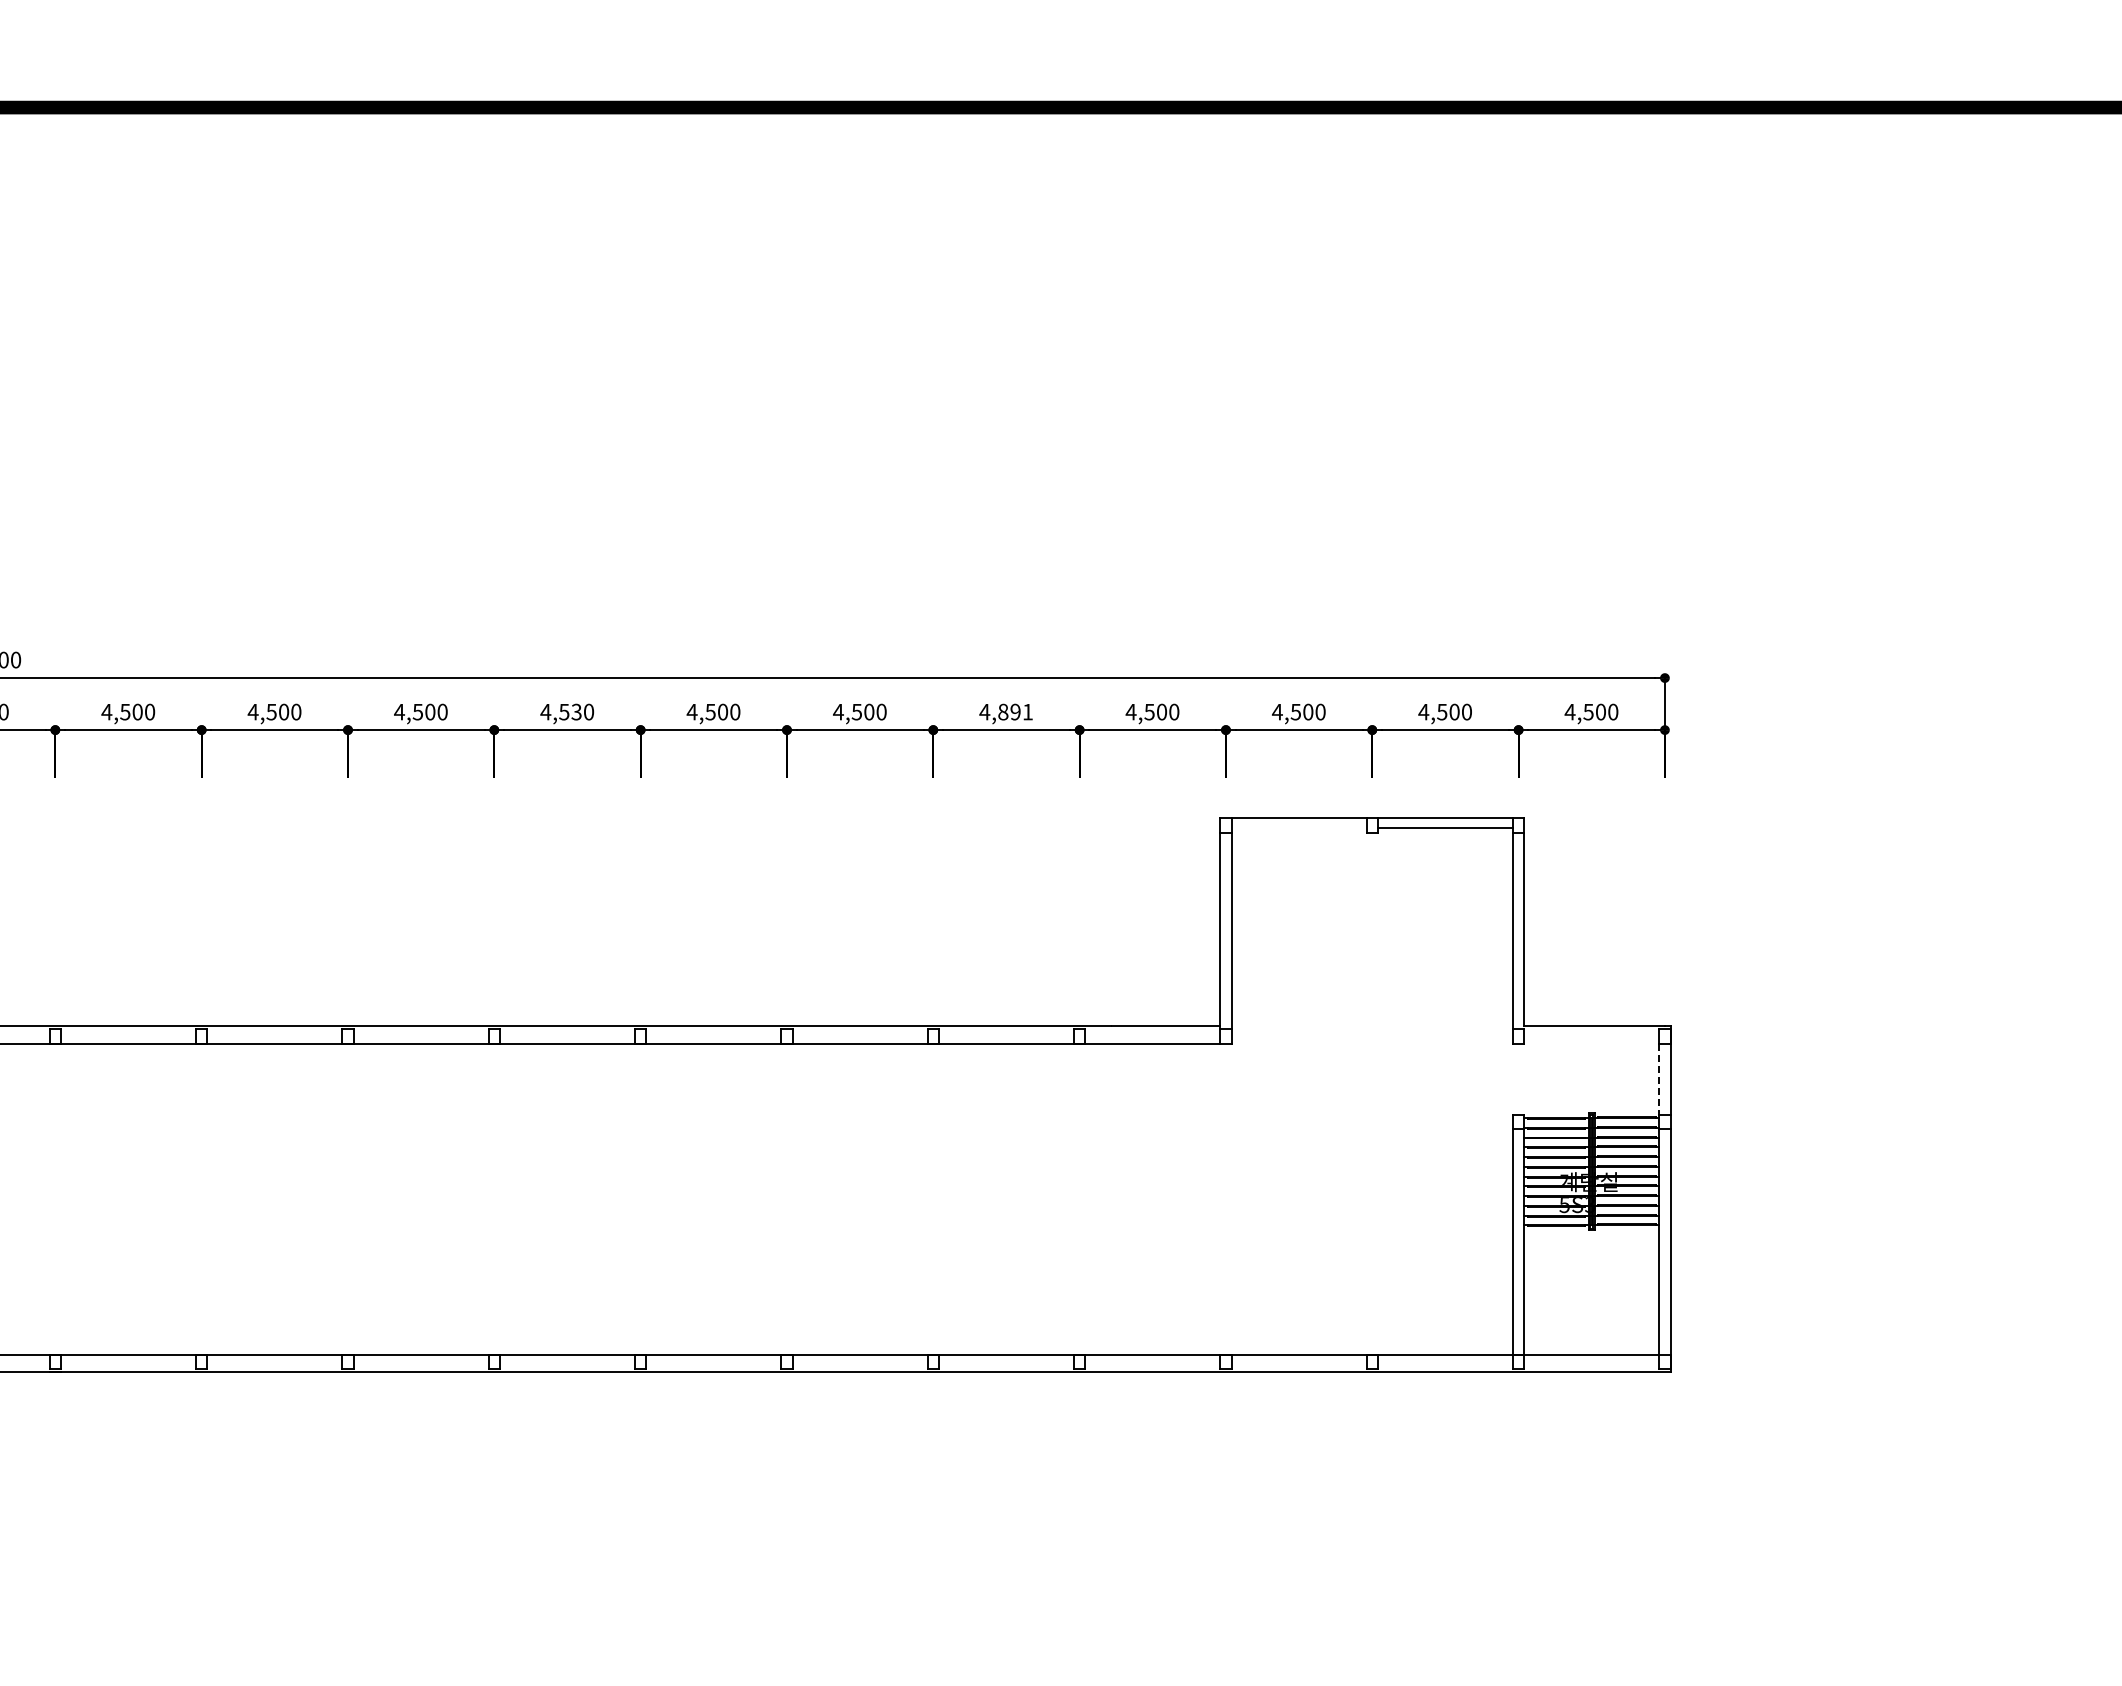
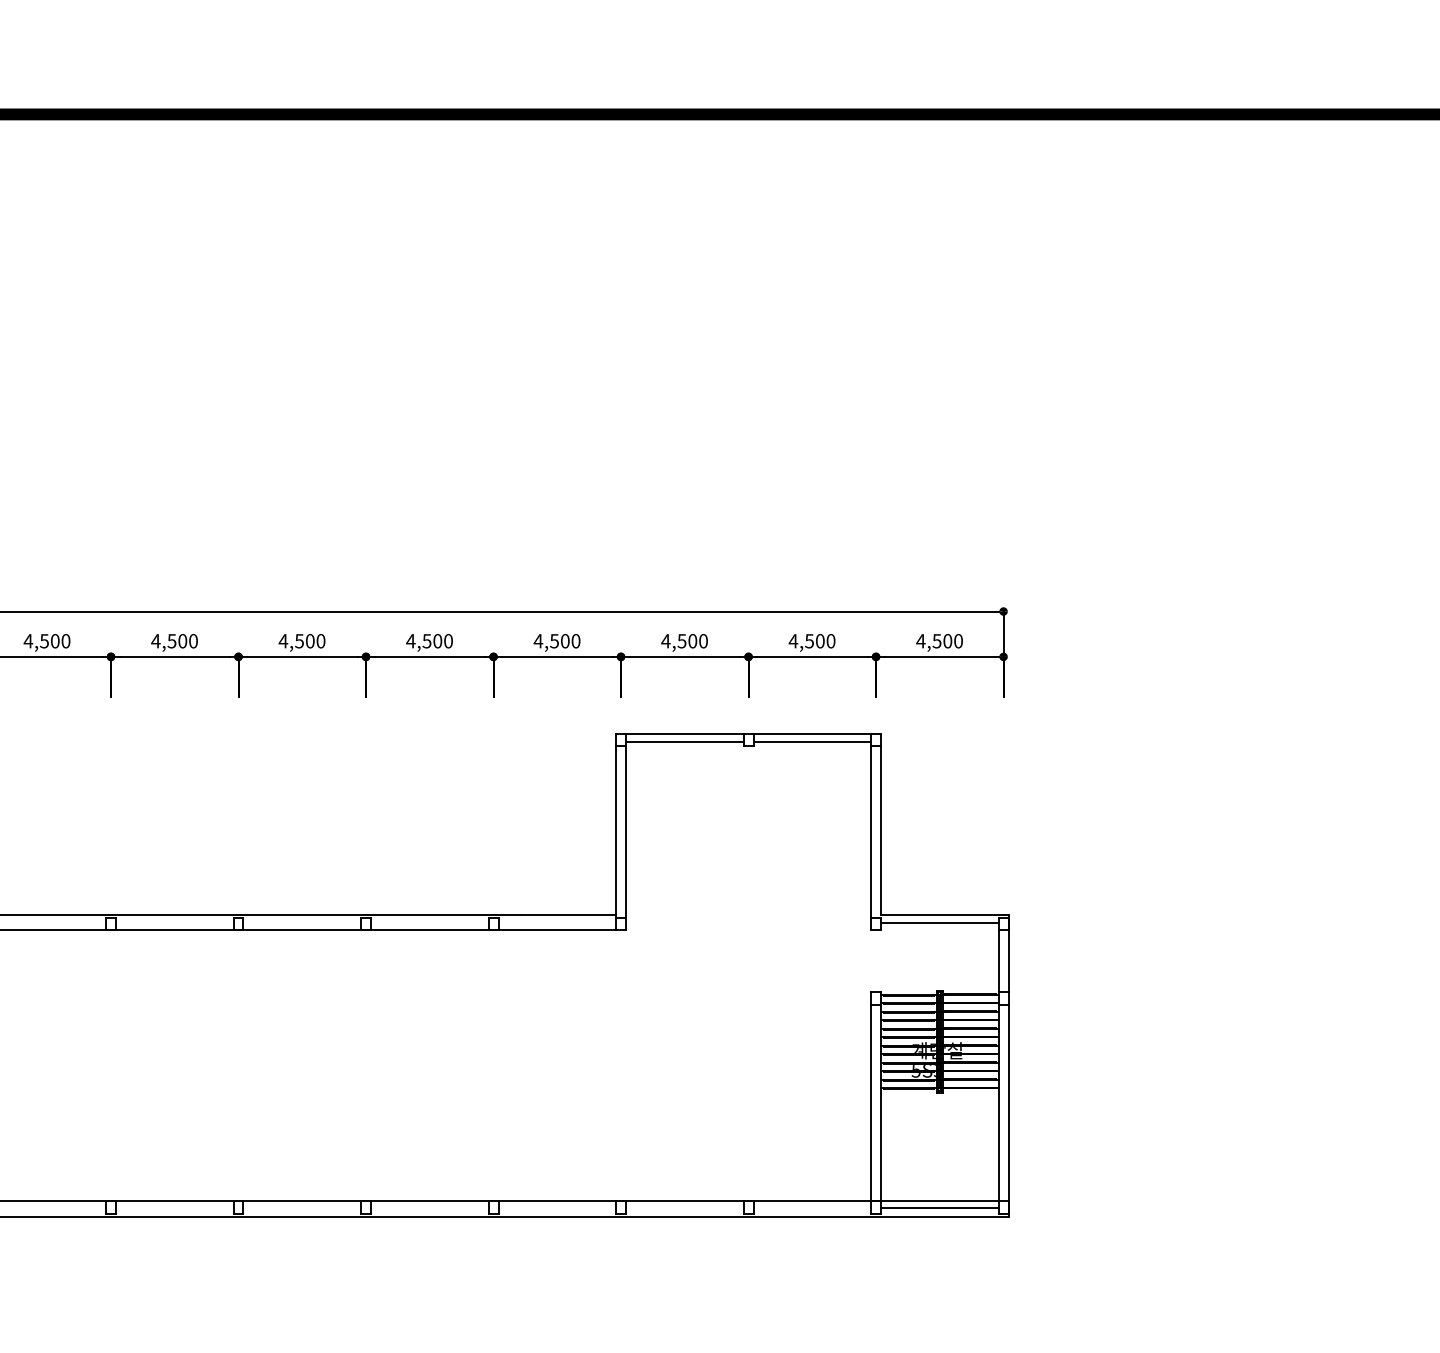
text: (576, 711) -> (55, 640), 4,530 -> 4,500
text: (1015, 711) -> (437, 640), 4,891 -> 4,500
line: (1298, 827) -> (684, 741), added
line: (1591, 1035) -> (939, 923), added
line: (1659, 1079) -> (998, 961), dashed -> solid
line: (1591, 1362) -> (939, 1207), added

